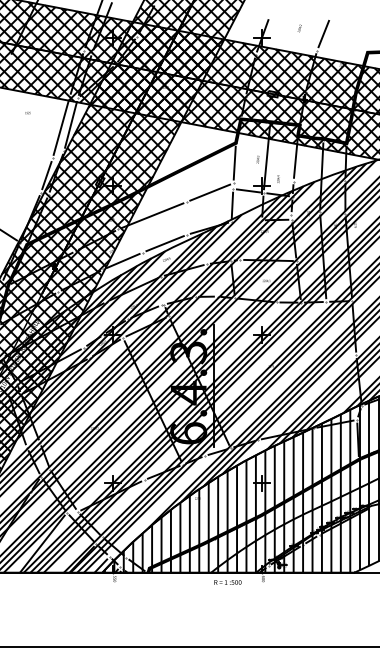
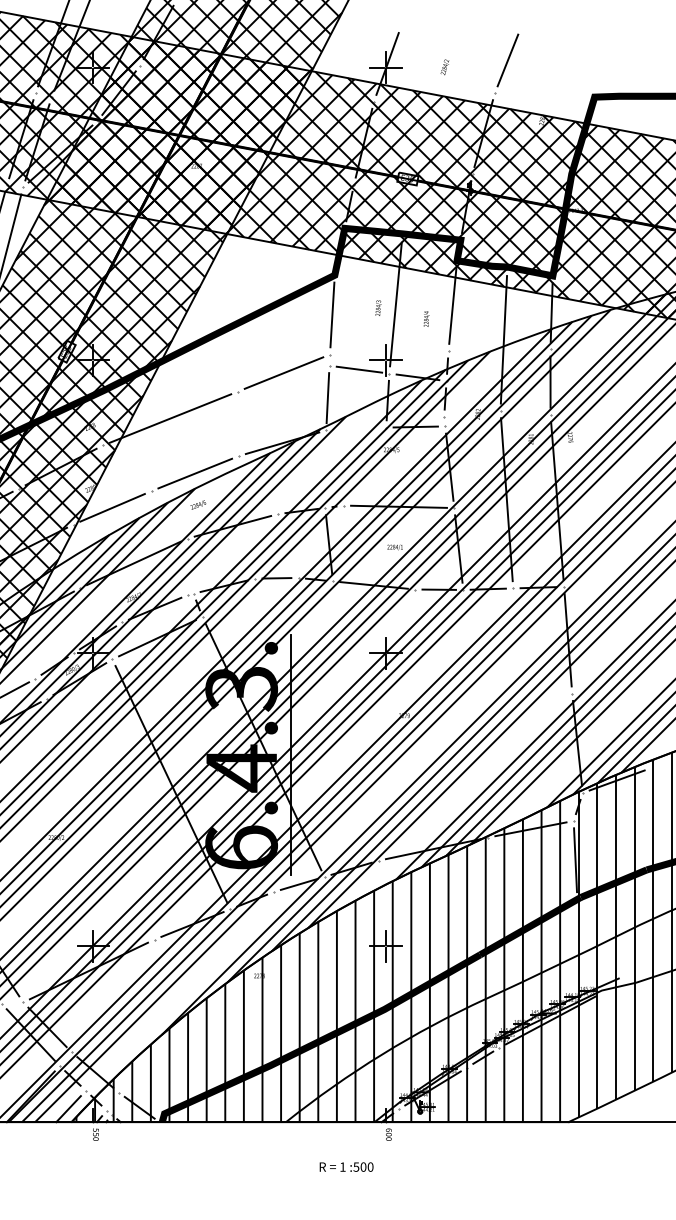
text: (299, 28) -> (444, 67), moved
text: (278, 178) -> (426, 317), moved
text: (227, 582) -> (345, 1167), moved

